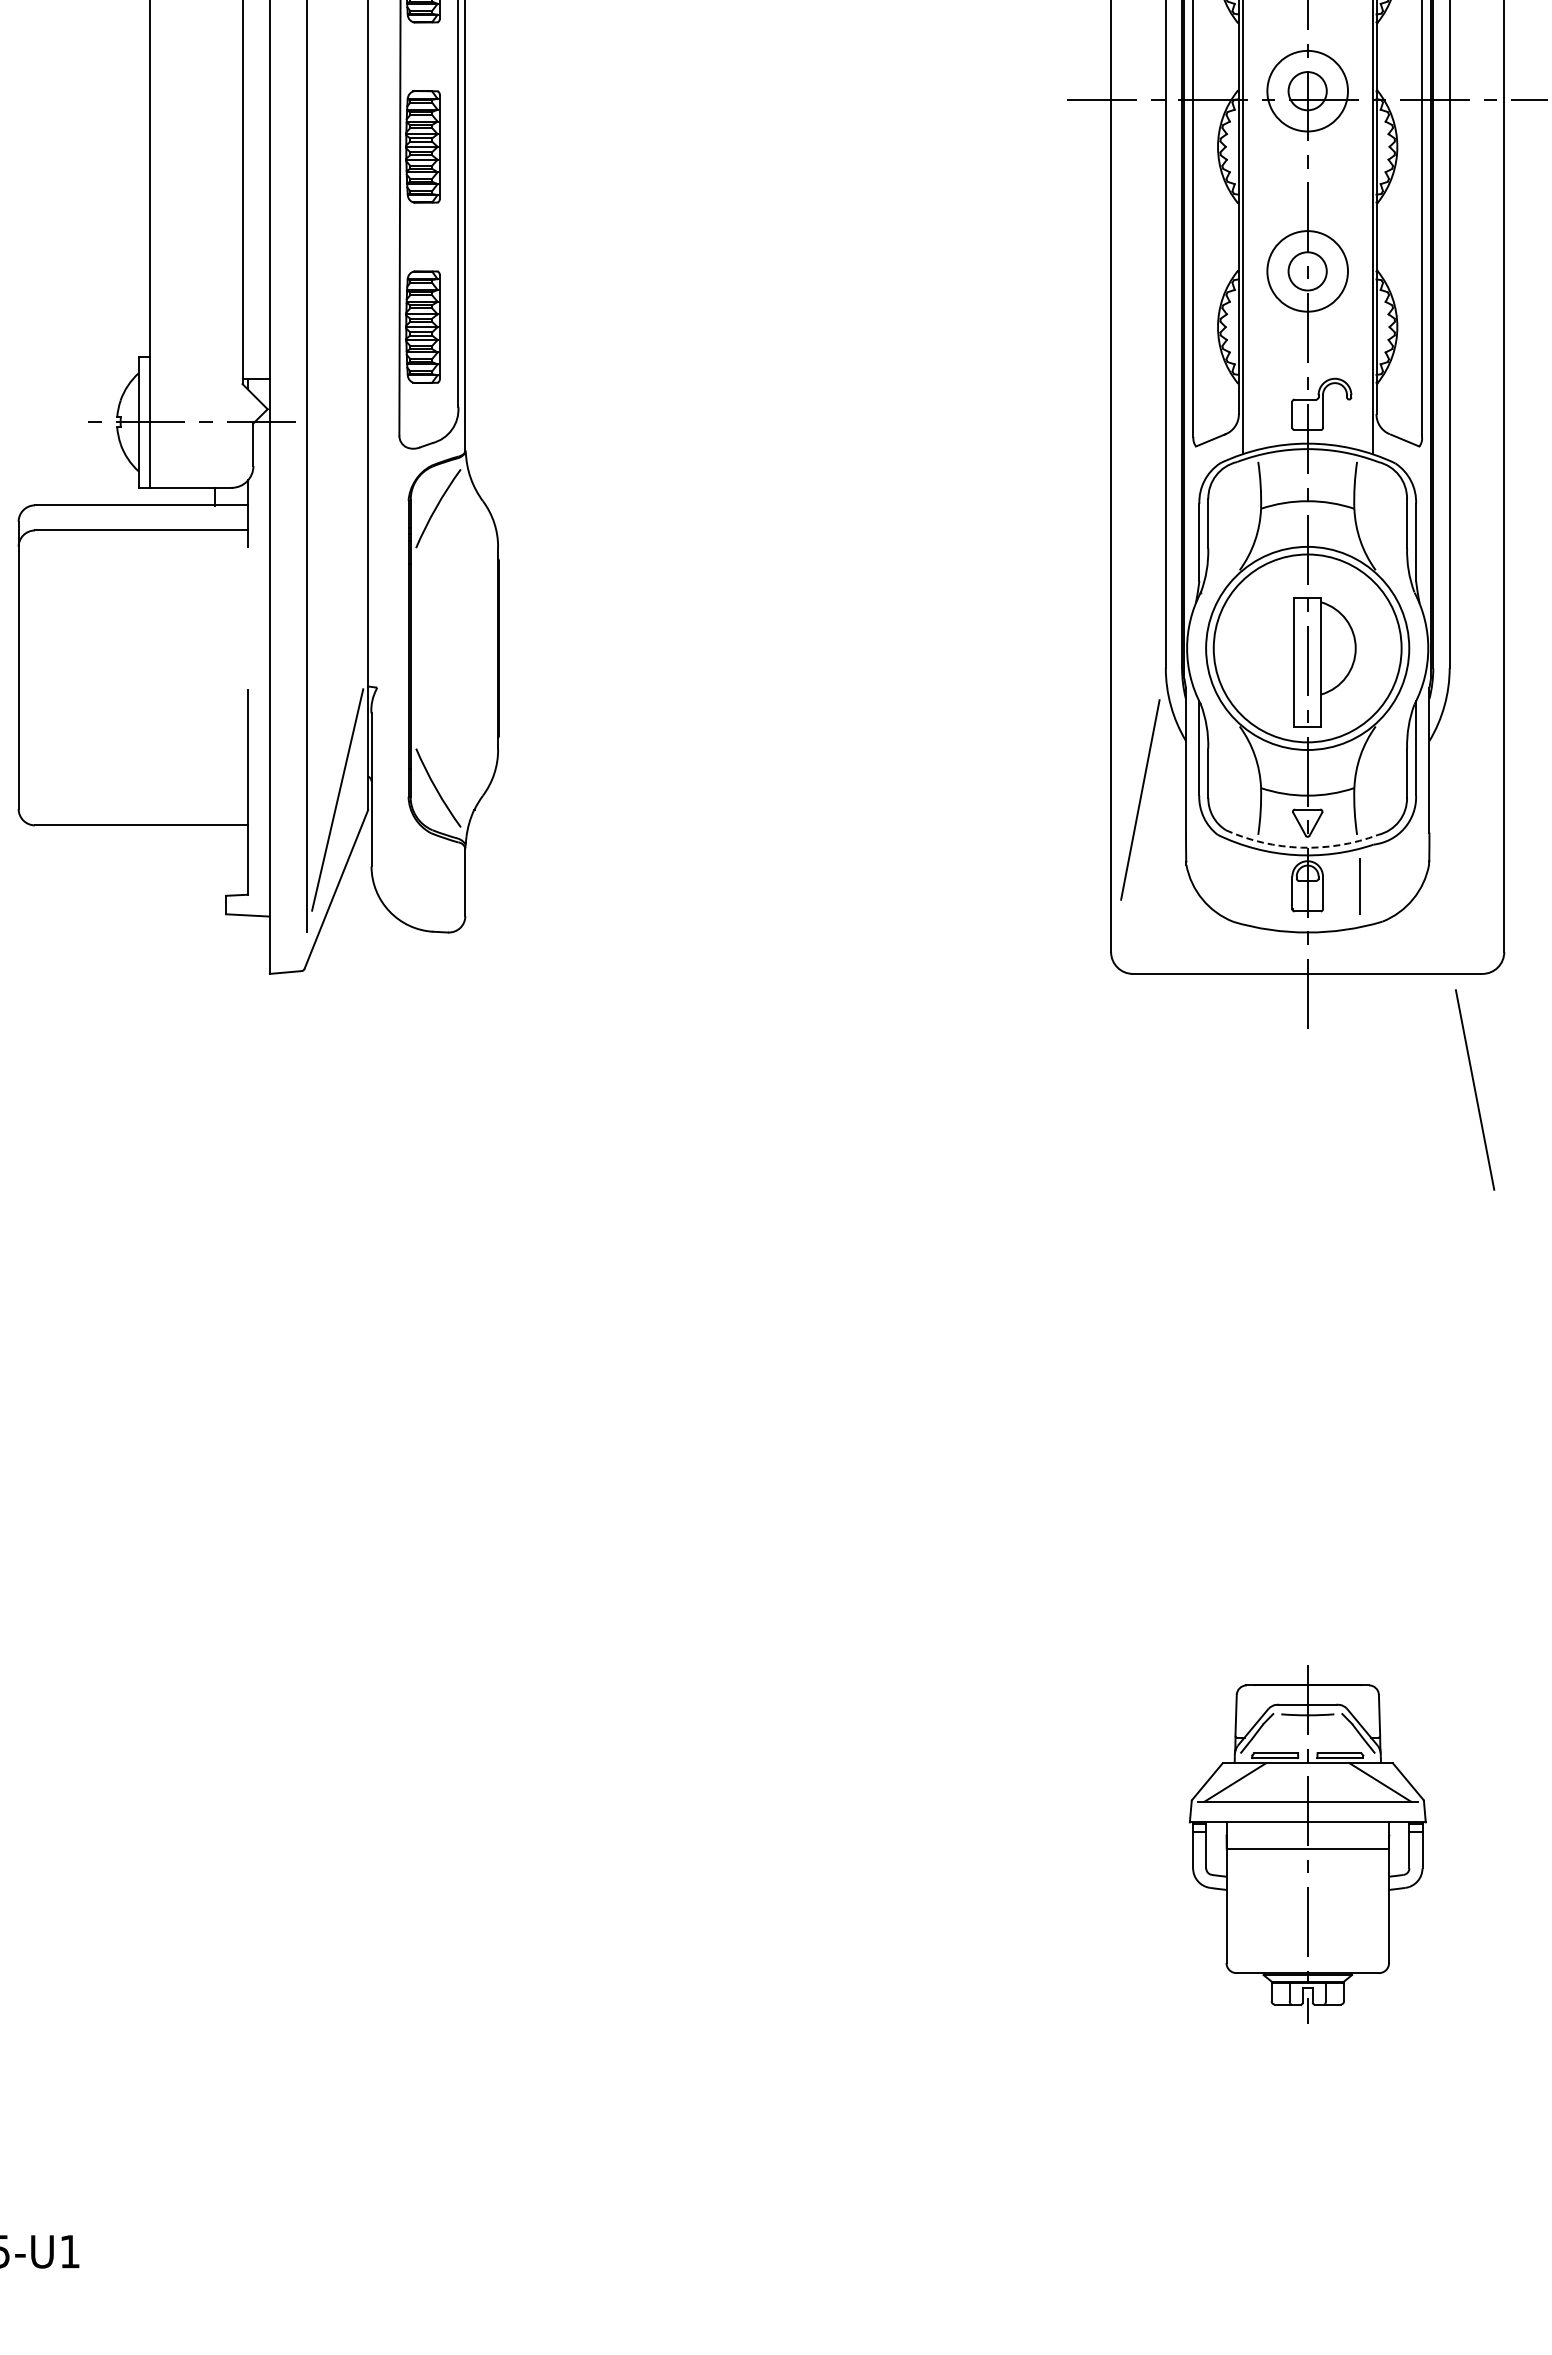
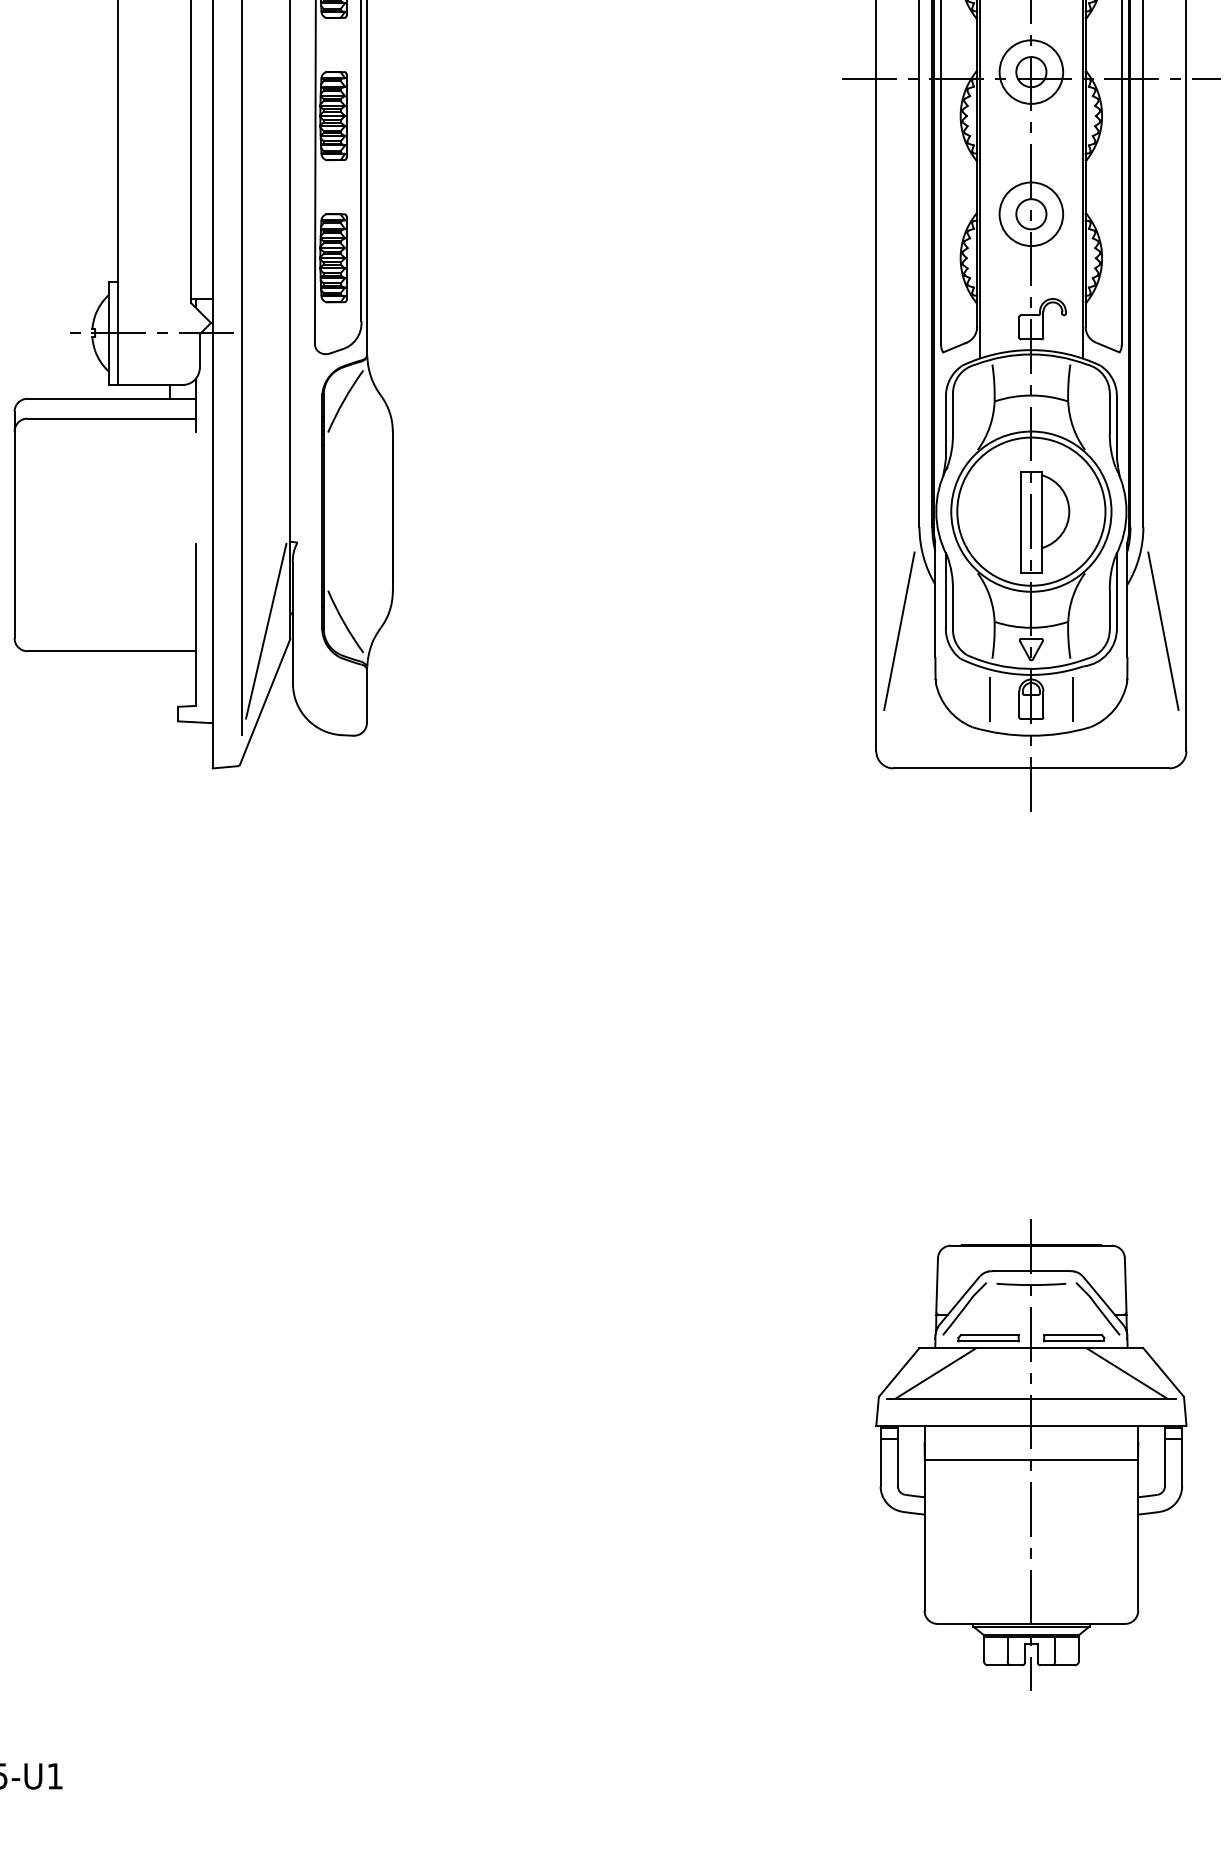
arc: (1301, 847) -> (1026, 668), dashed -> solid
line: (1255, 886) -> (990, 699), added
line: (1475, 1089) -> (1163, 630), moved
part: (1307, 1844) -> (1031, 1455), size x1.67

